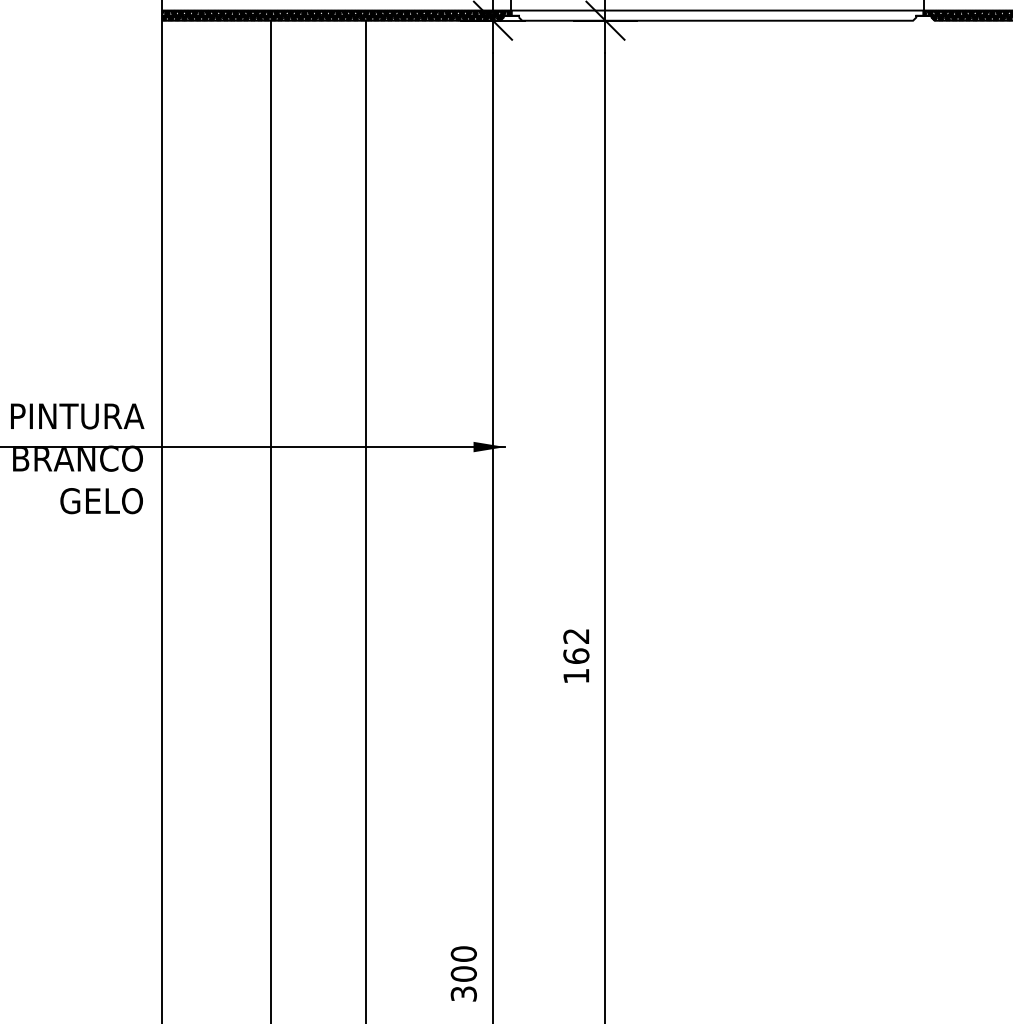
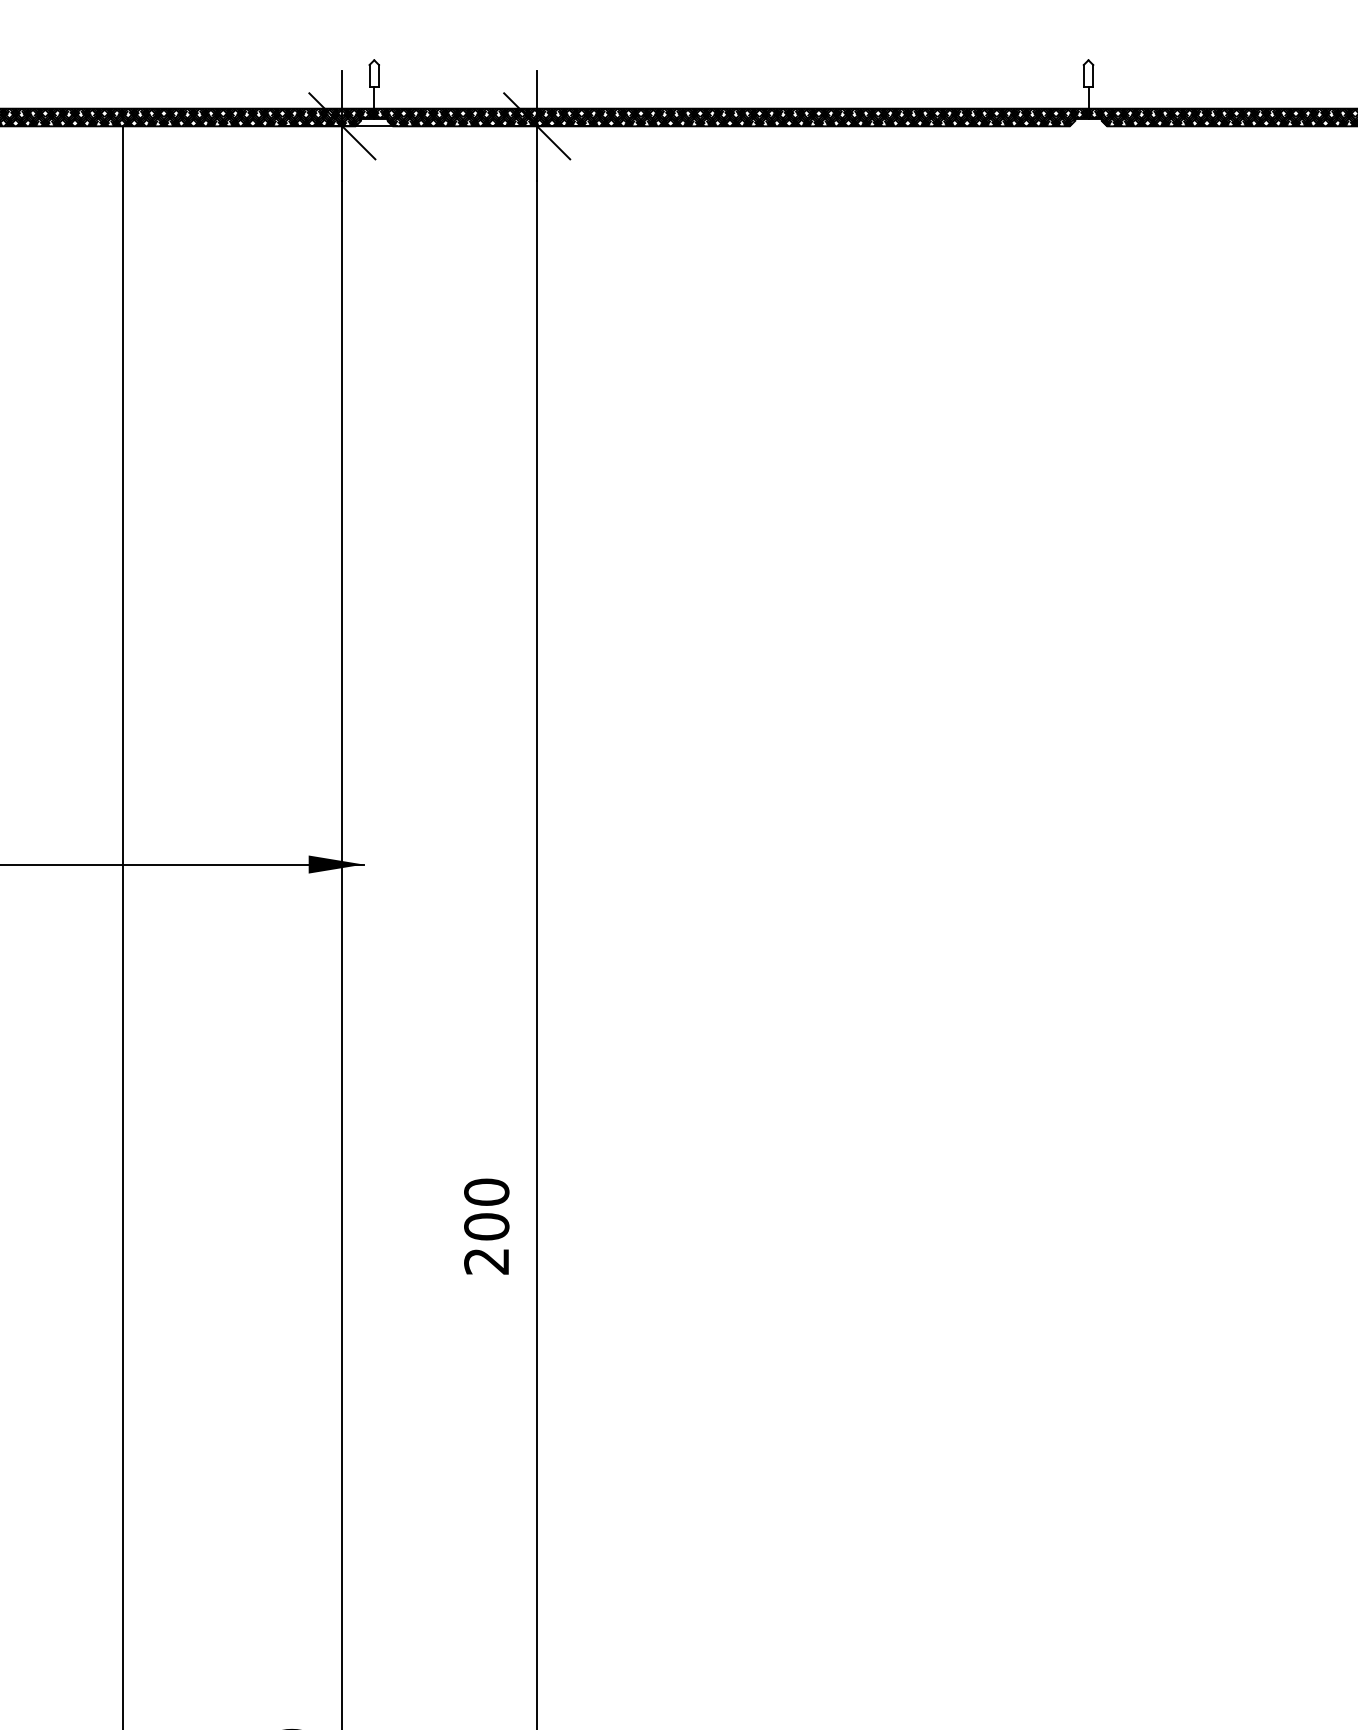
hatch: (717, 15) -> (731, 117), added
text: (576, 655) -> (486, 1225), 162 -> 200

